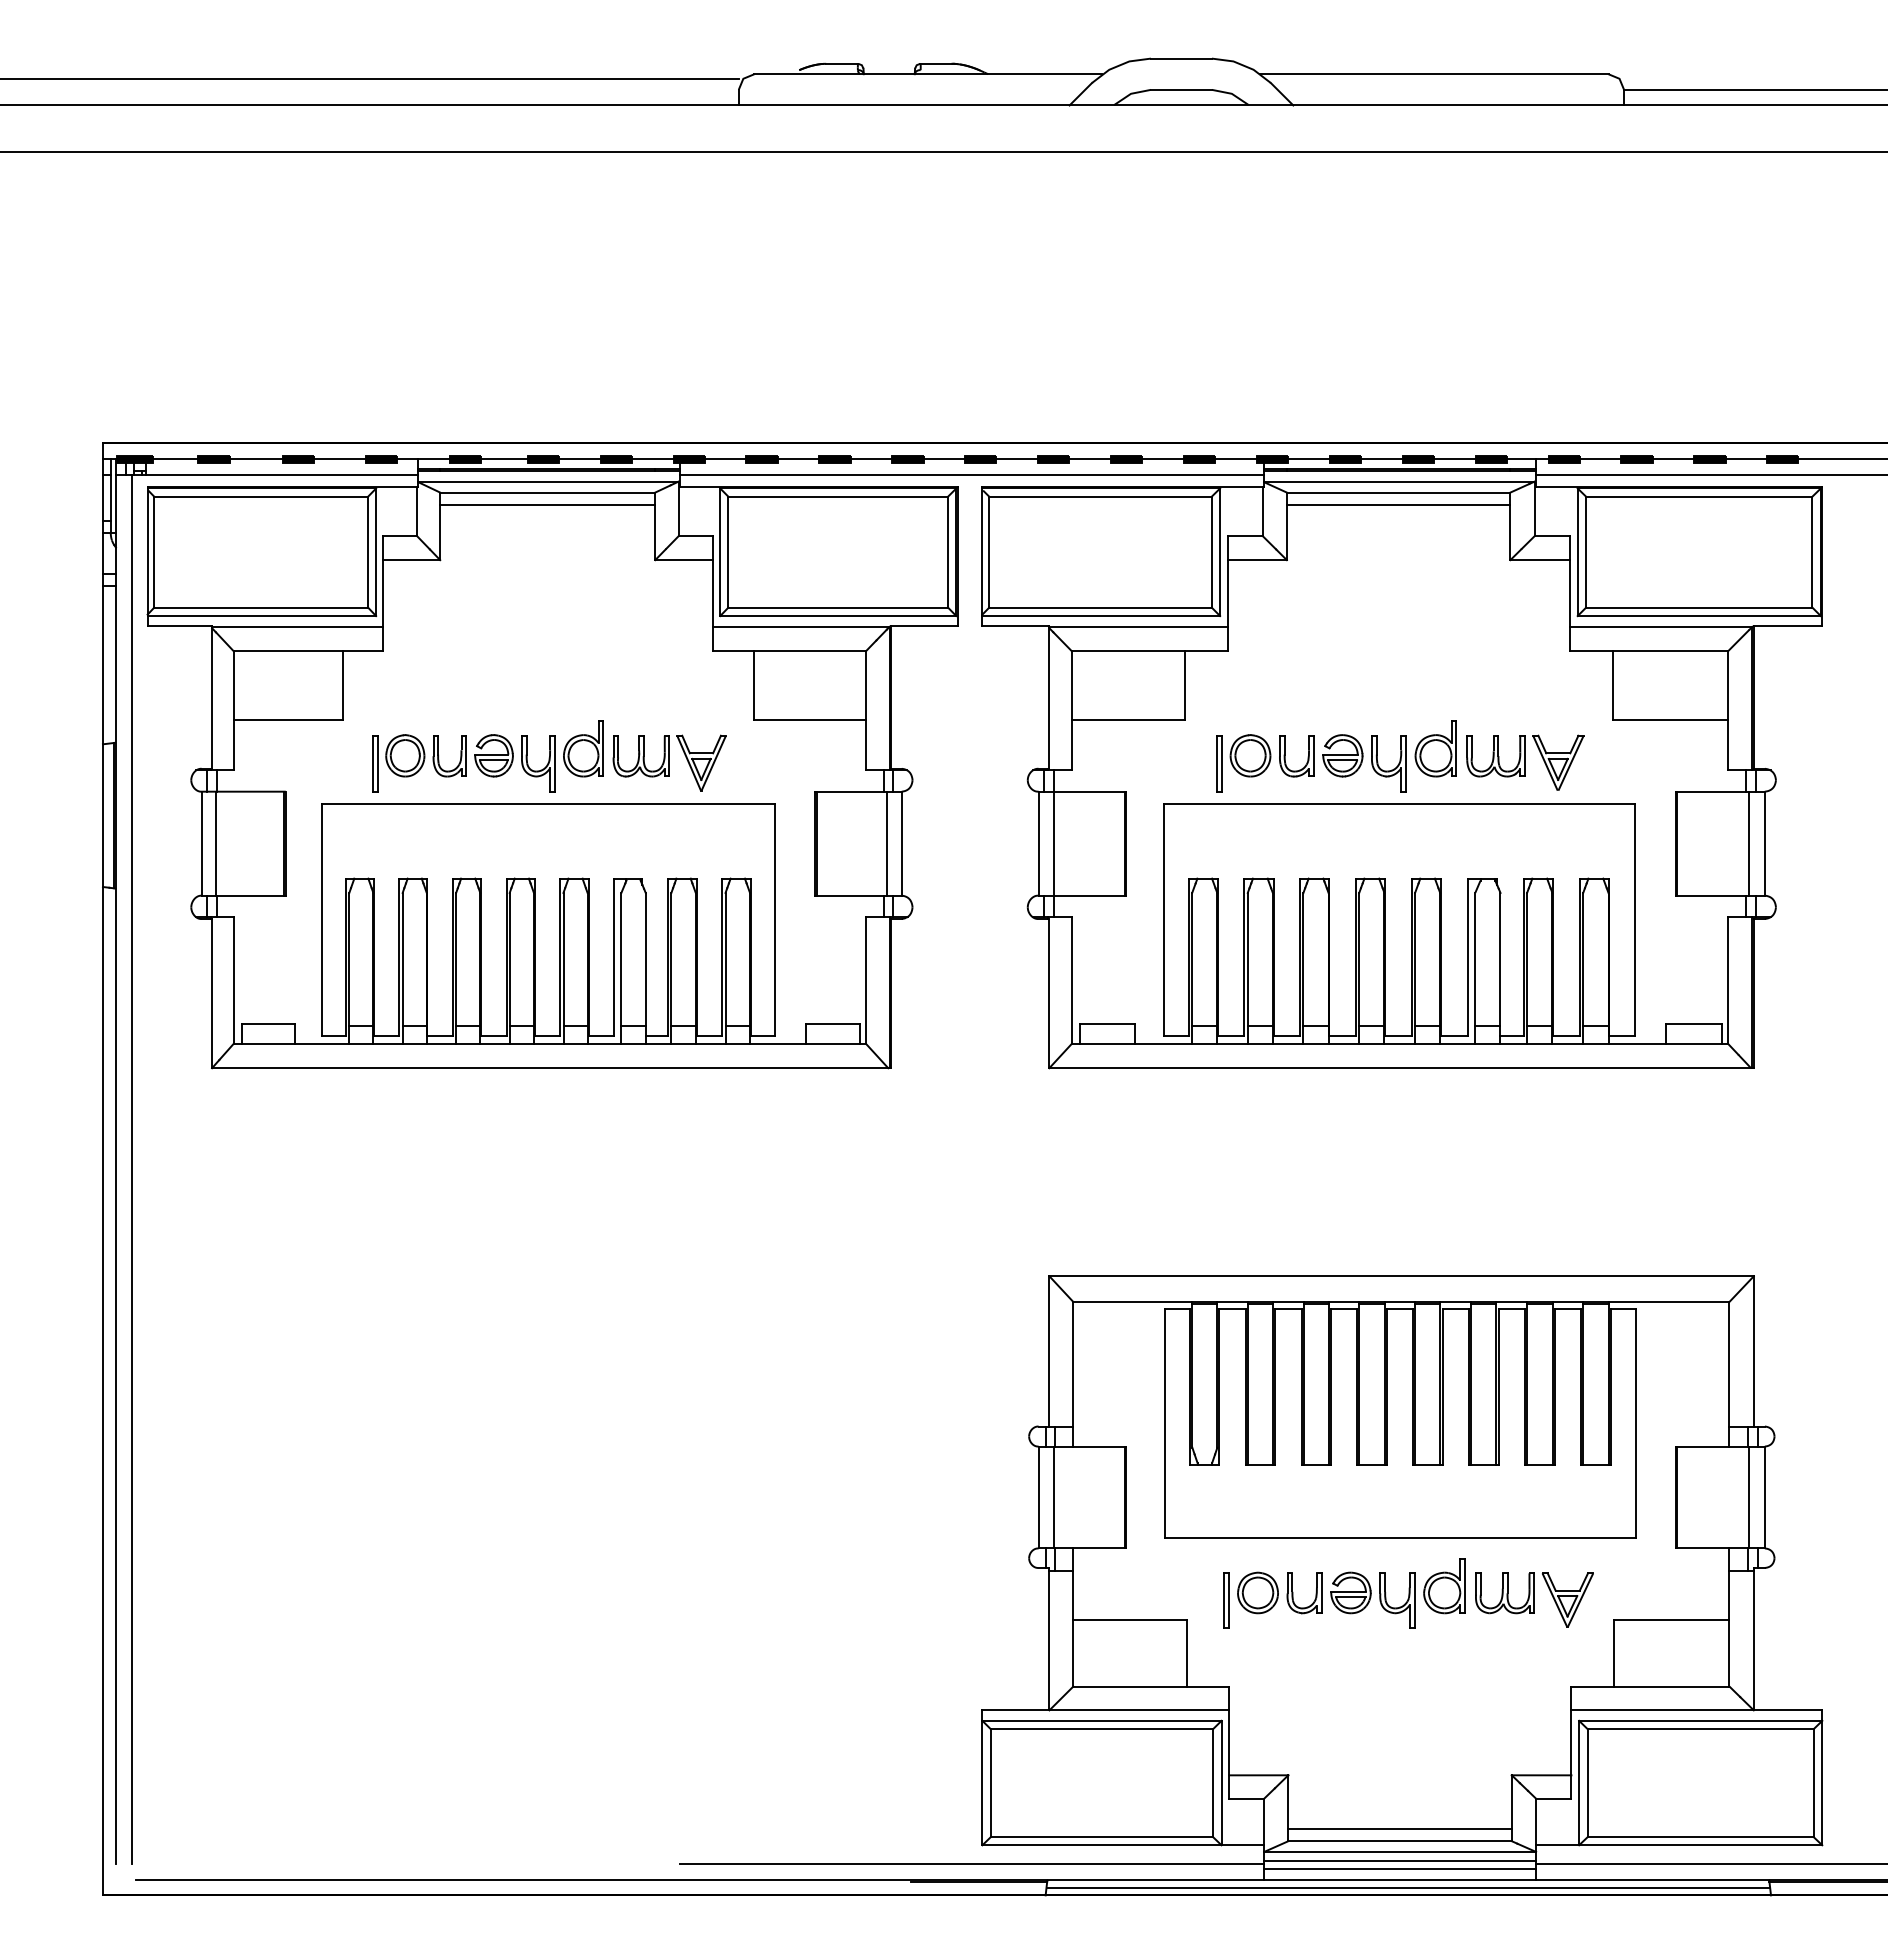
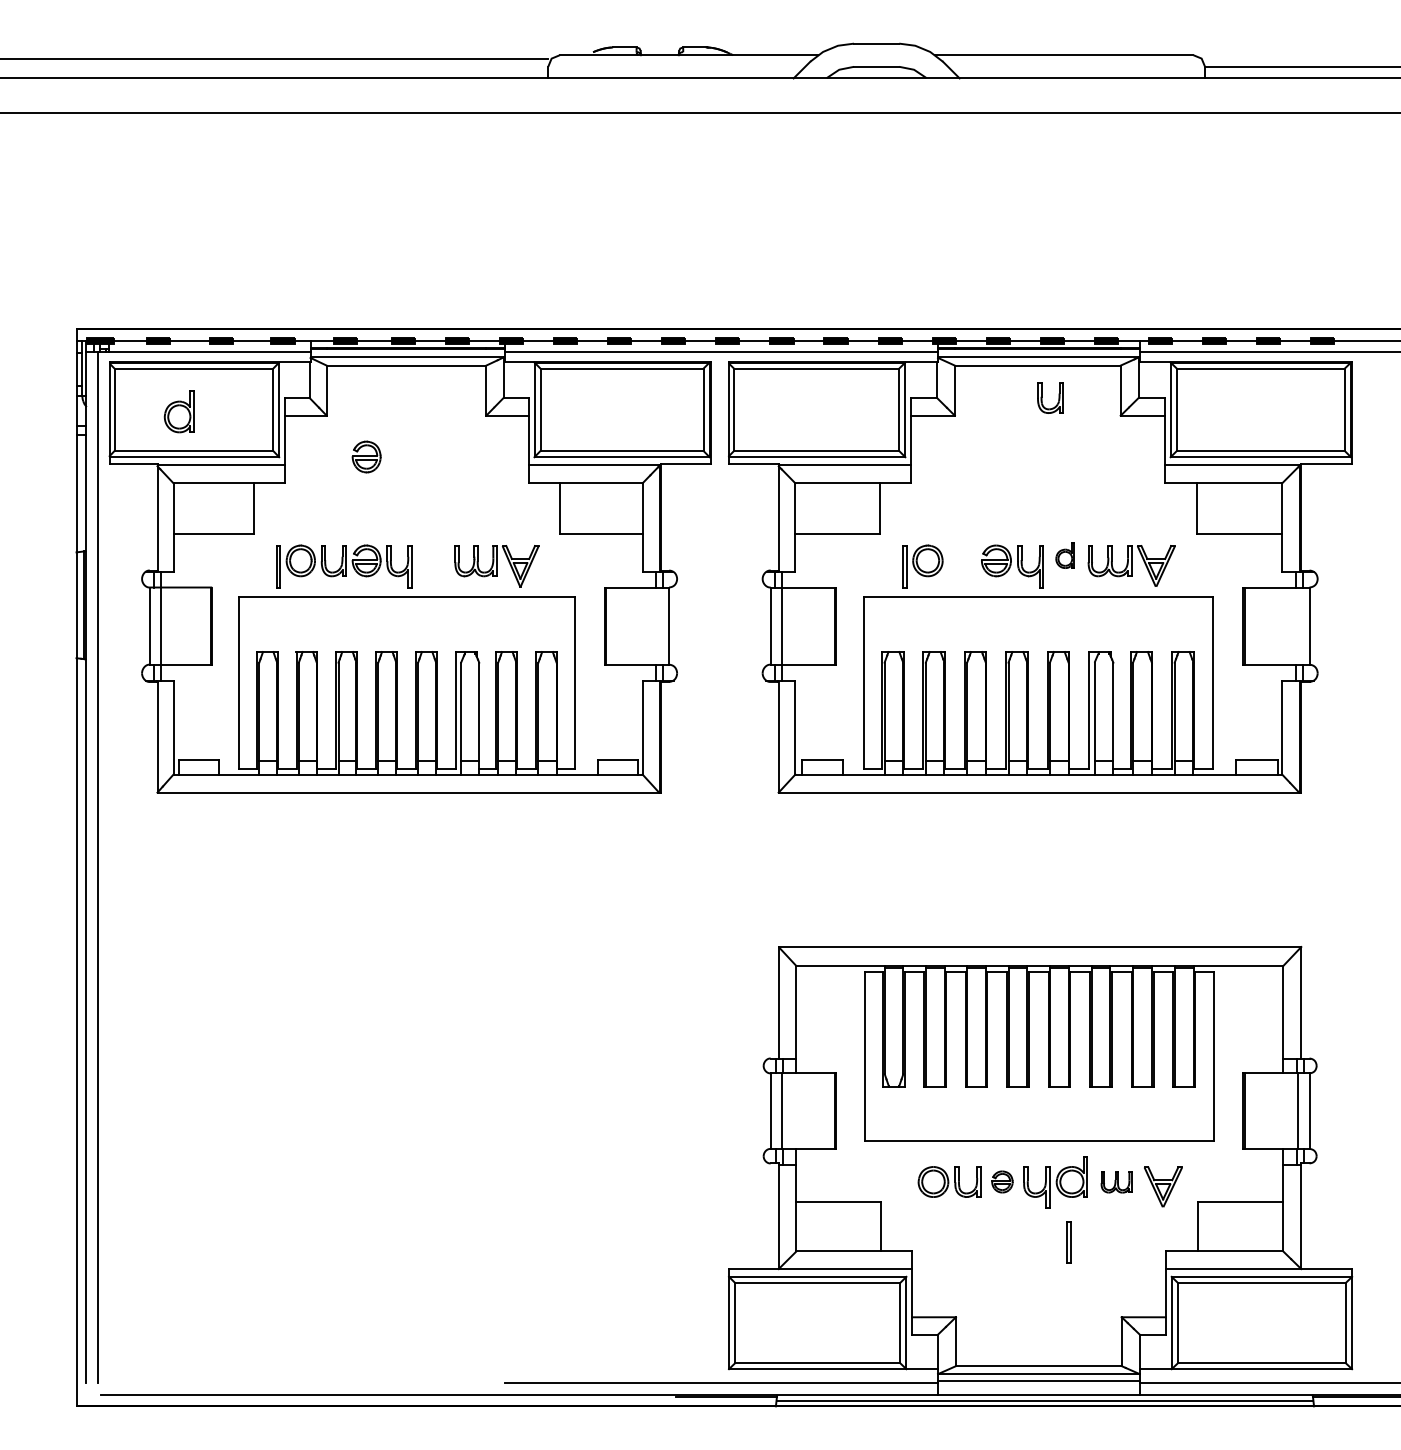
line: (547, 504) -> (406, 374), removed
line: (1398, 504) -> (1037, 374), removed
part: (493, 615) -> (366, 456), added
part: (583, 748) -> (179, 411), moved
part: (1435, 748) -> (1065, 555), size x0.6
part: (1285, 756) -> (1042, 398), moved
line: (886, 843) -> (657, 625), removed
line: (1749, 843) -> (1298, 625), removed
part: (1350, 1592) -> (1002, 1181), size x0.7
part: (1504, 1593) -> (1116, 1182), size x0.7
part: (1226, 1600) -> (1068, 1242), moved
line: (1399, 1829) -> (1038, 1357), removed
line: (1400, 1869) -> (1039, 1387), removed

